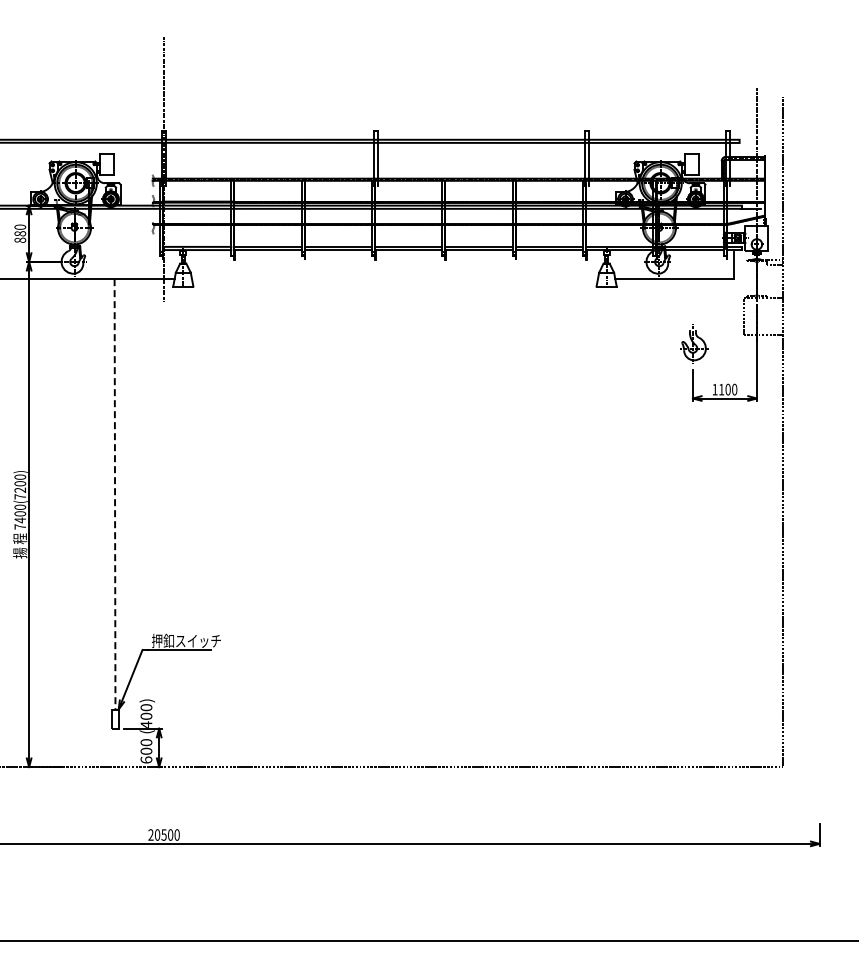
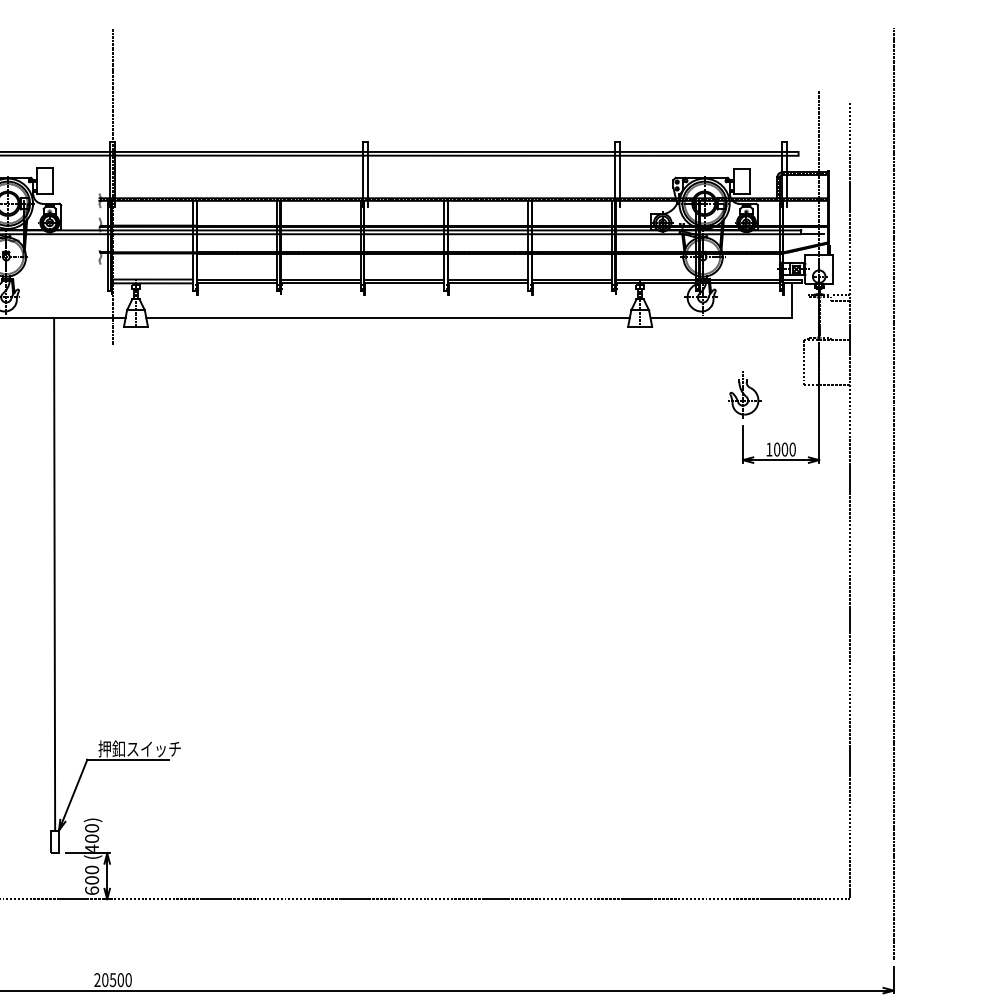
line: (394, 279) -> (387, 318), added
text: (721, 389) -> (776, 449), 1100 -> 1000
line: (819, 426) -> (893, 493), added
line: (115, 494) -> (55, 574), dashed -> solid

